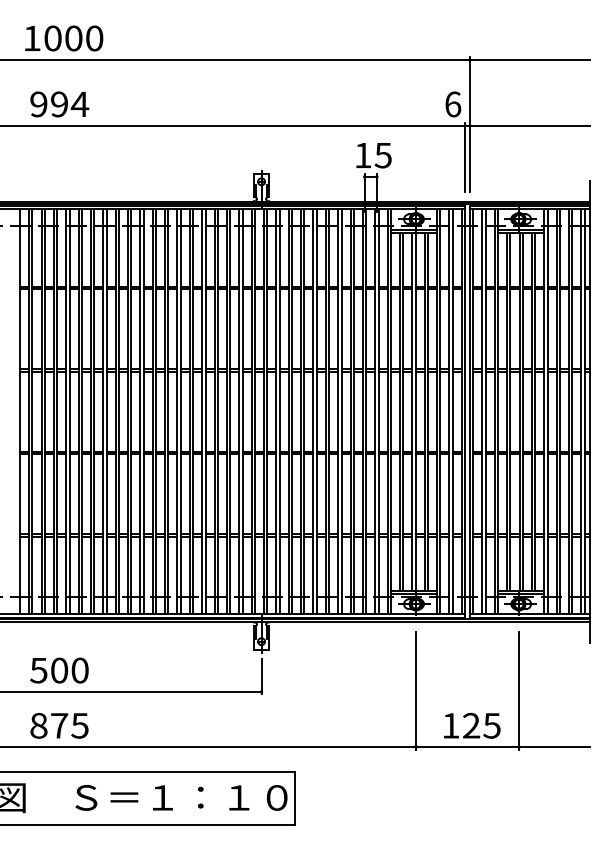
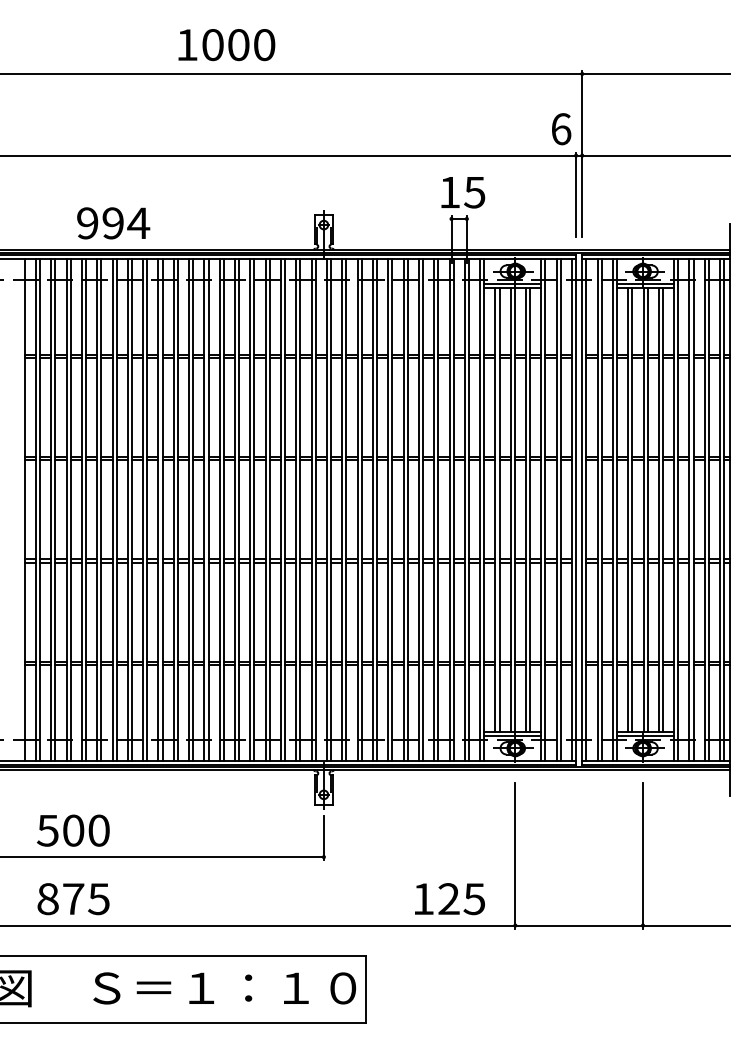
text: (64, 38) -> (227, 45), moved
text: (59, 104) -> (113, 223), moved
text: (472, 725) -> (450, 898), moved

